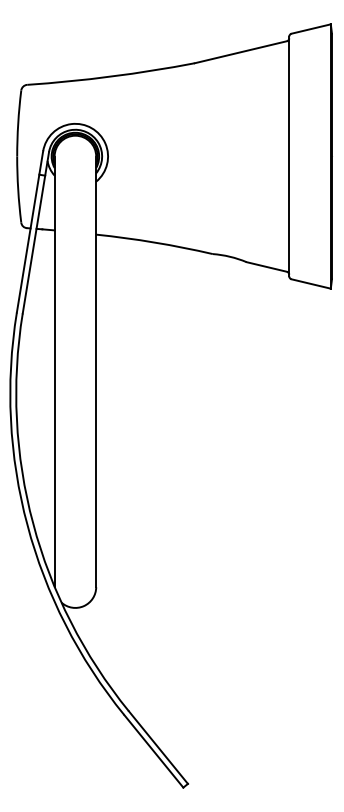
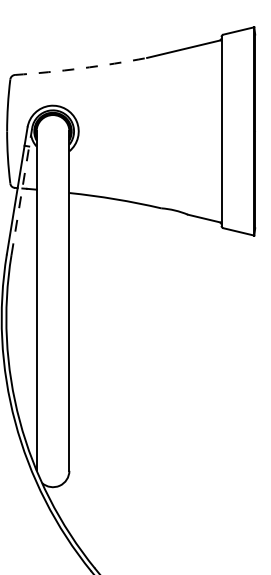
arc: (111, 76) -> (81, 68), solid -> dashed
line: (35, 232) -> (21, 191), solid -> dashed

